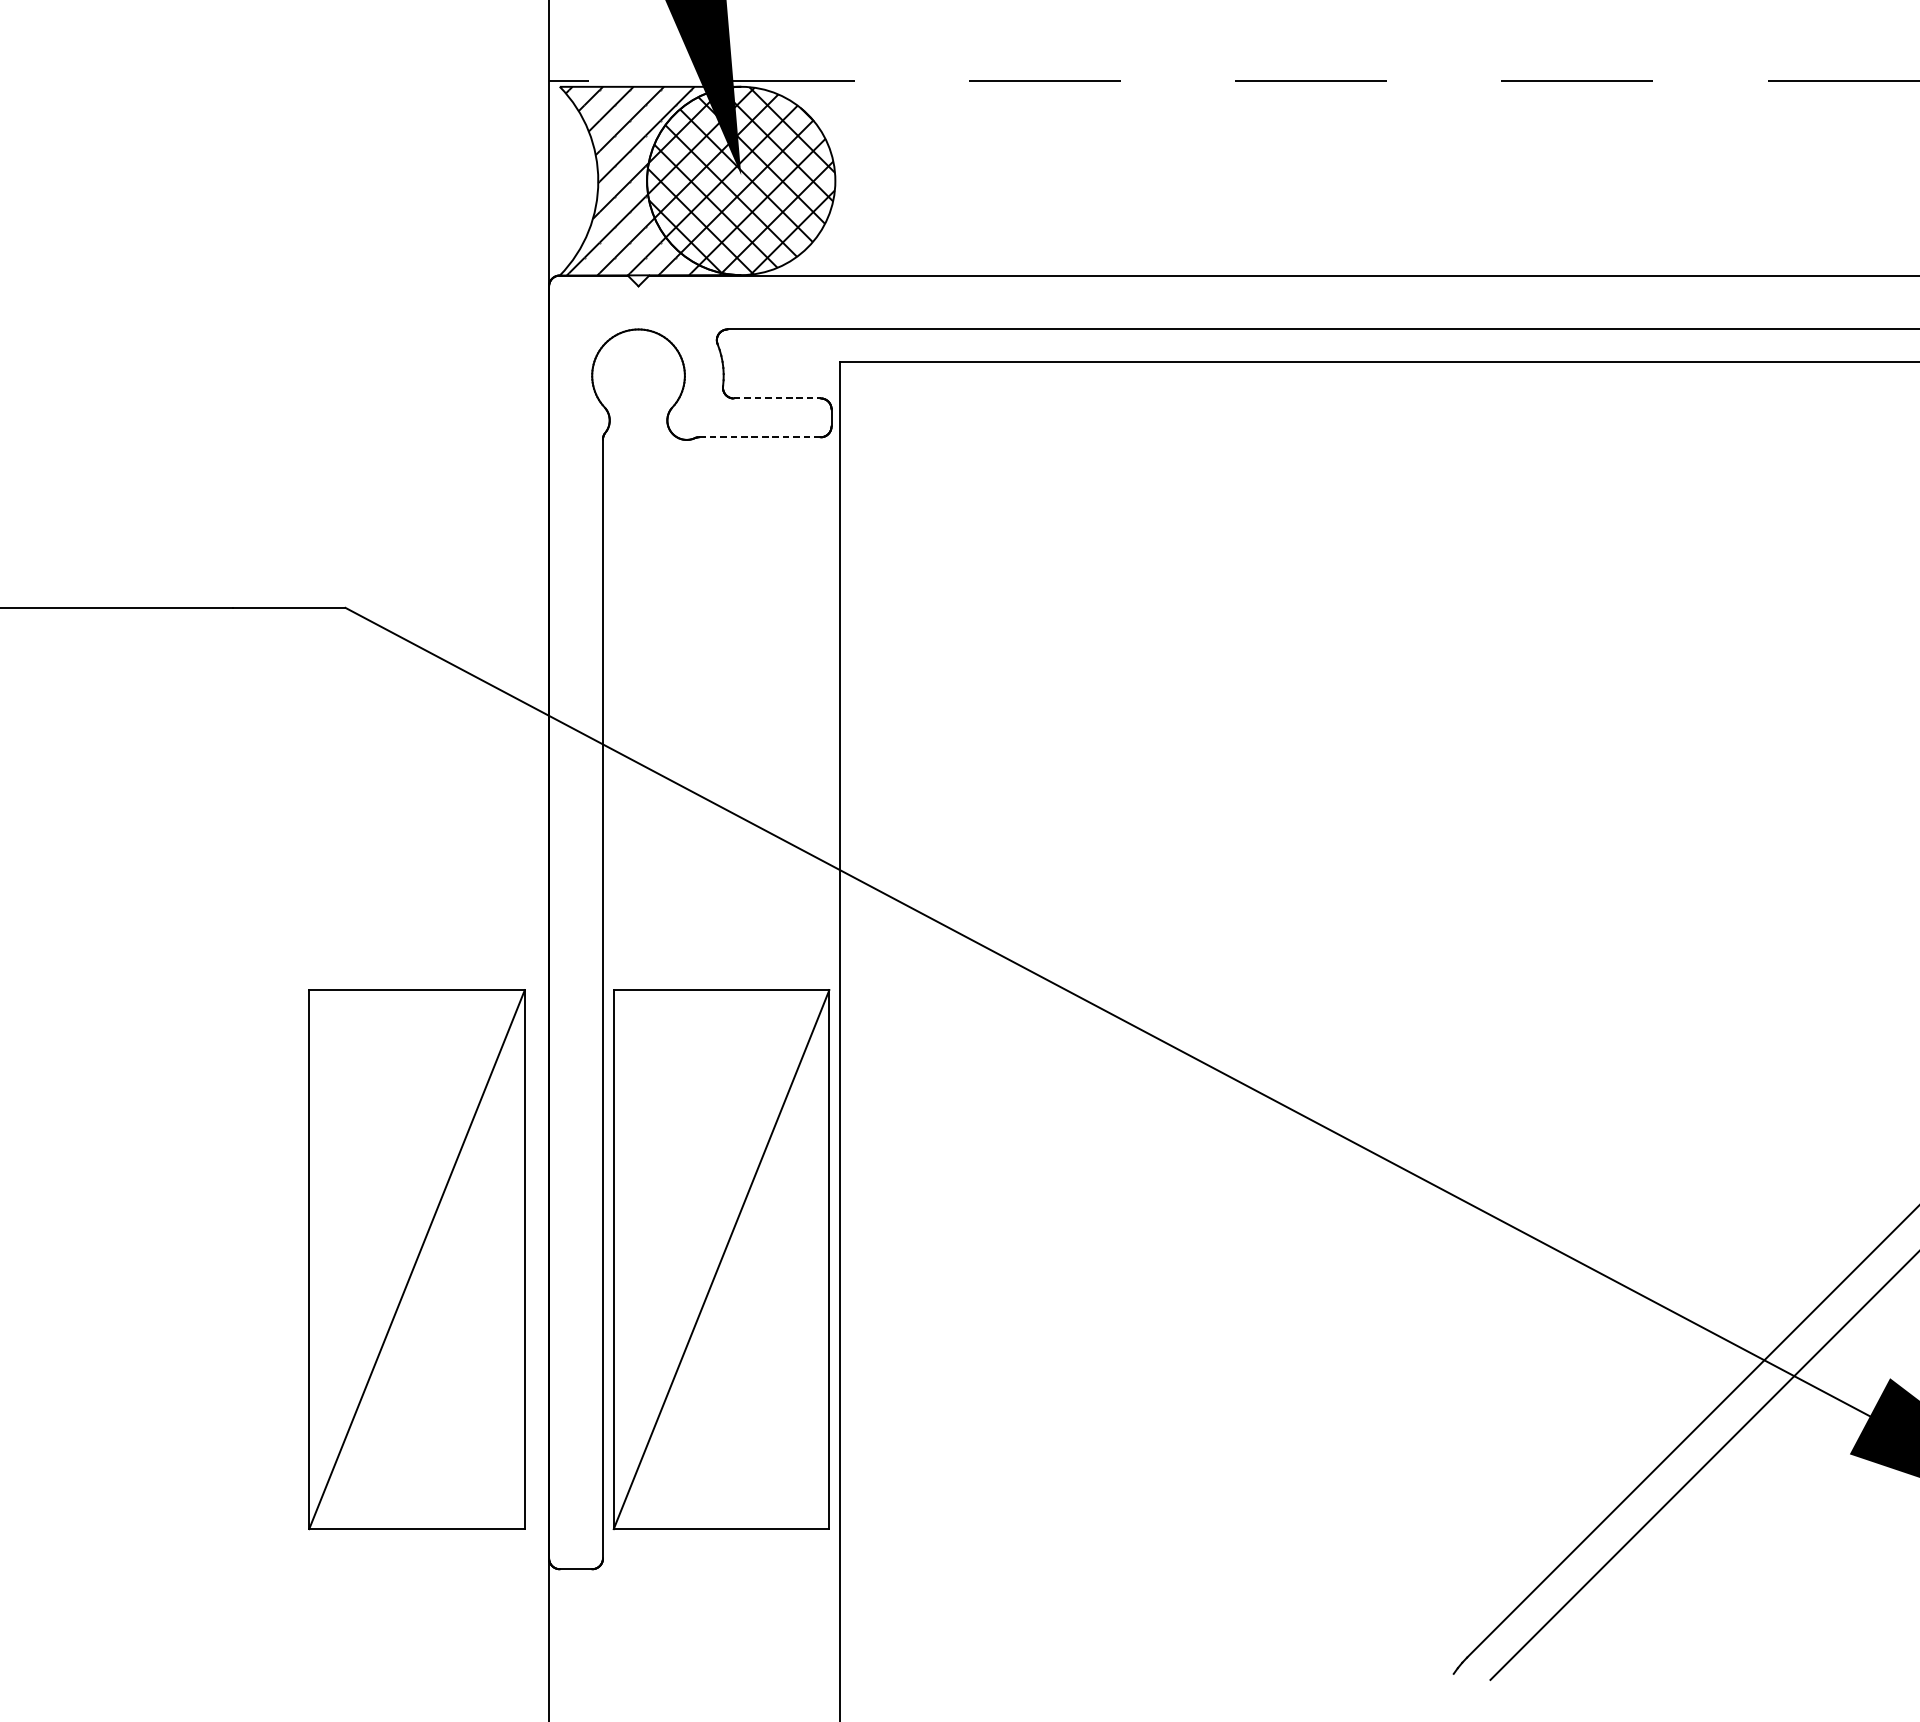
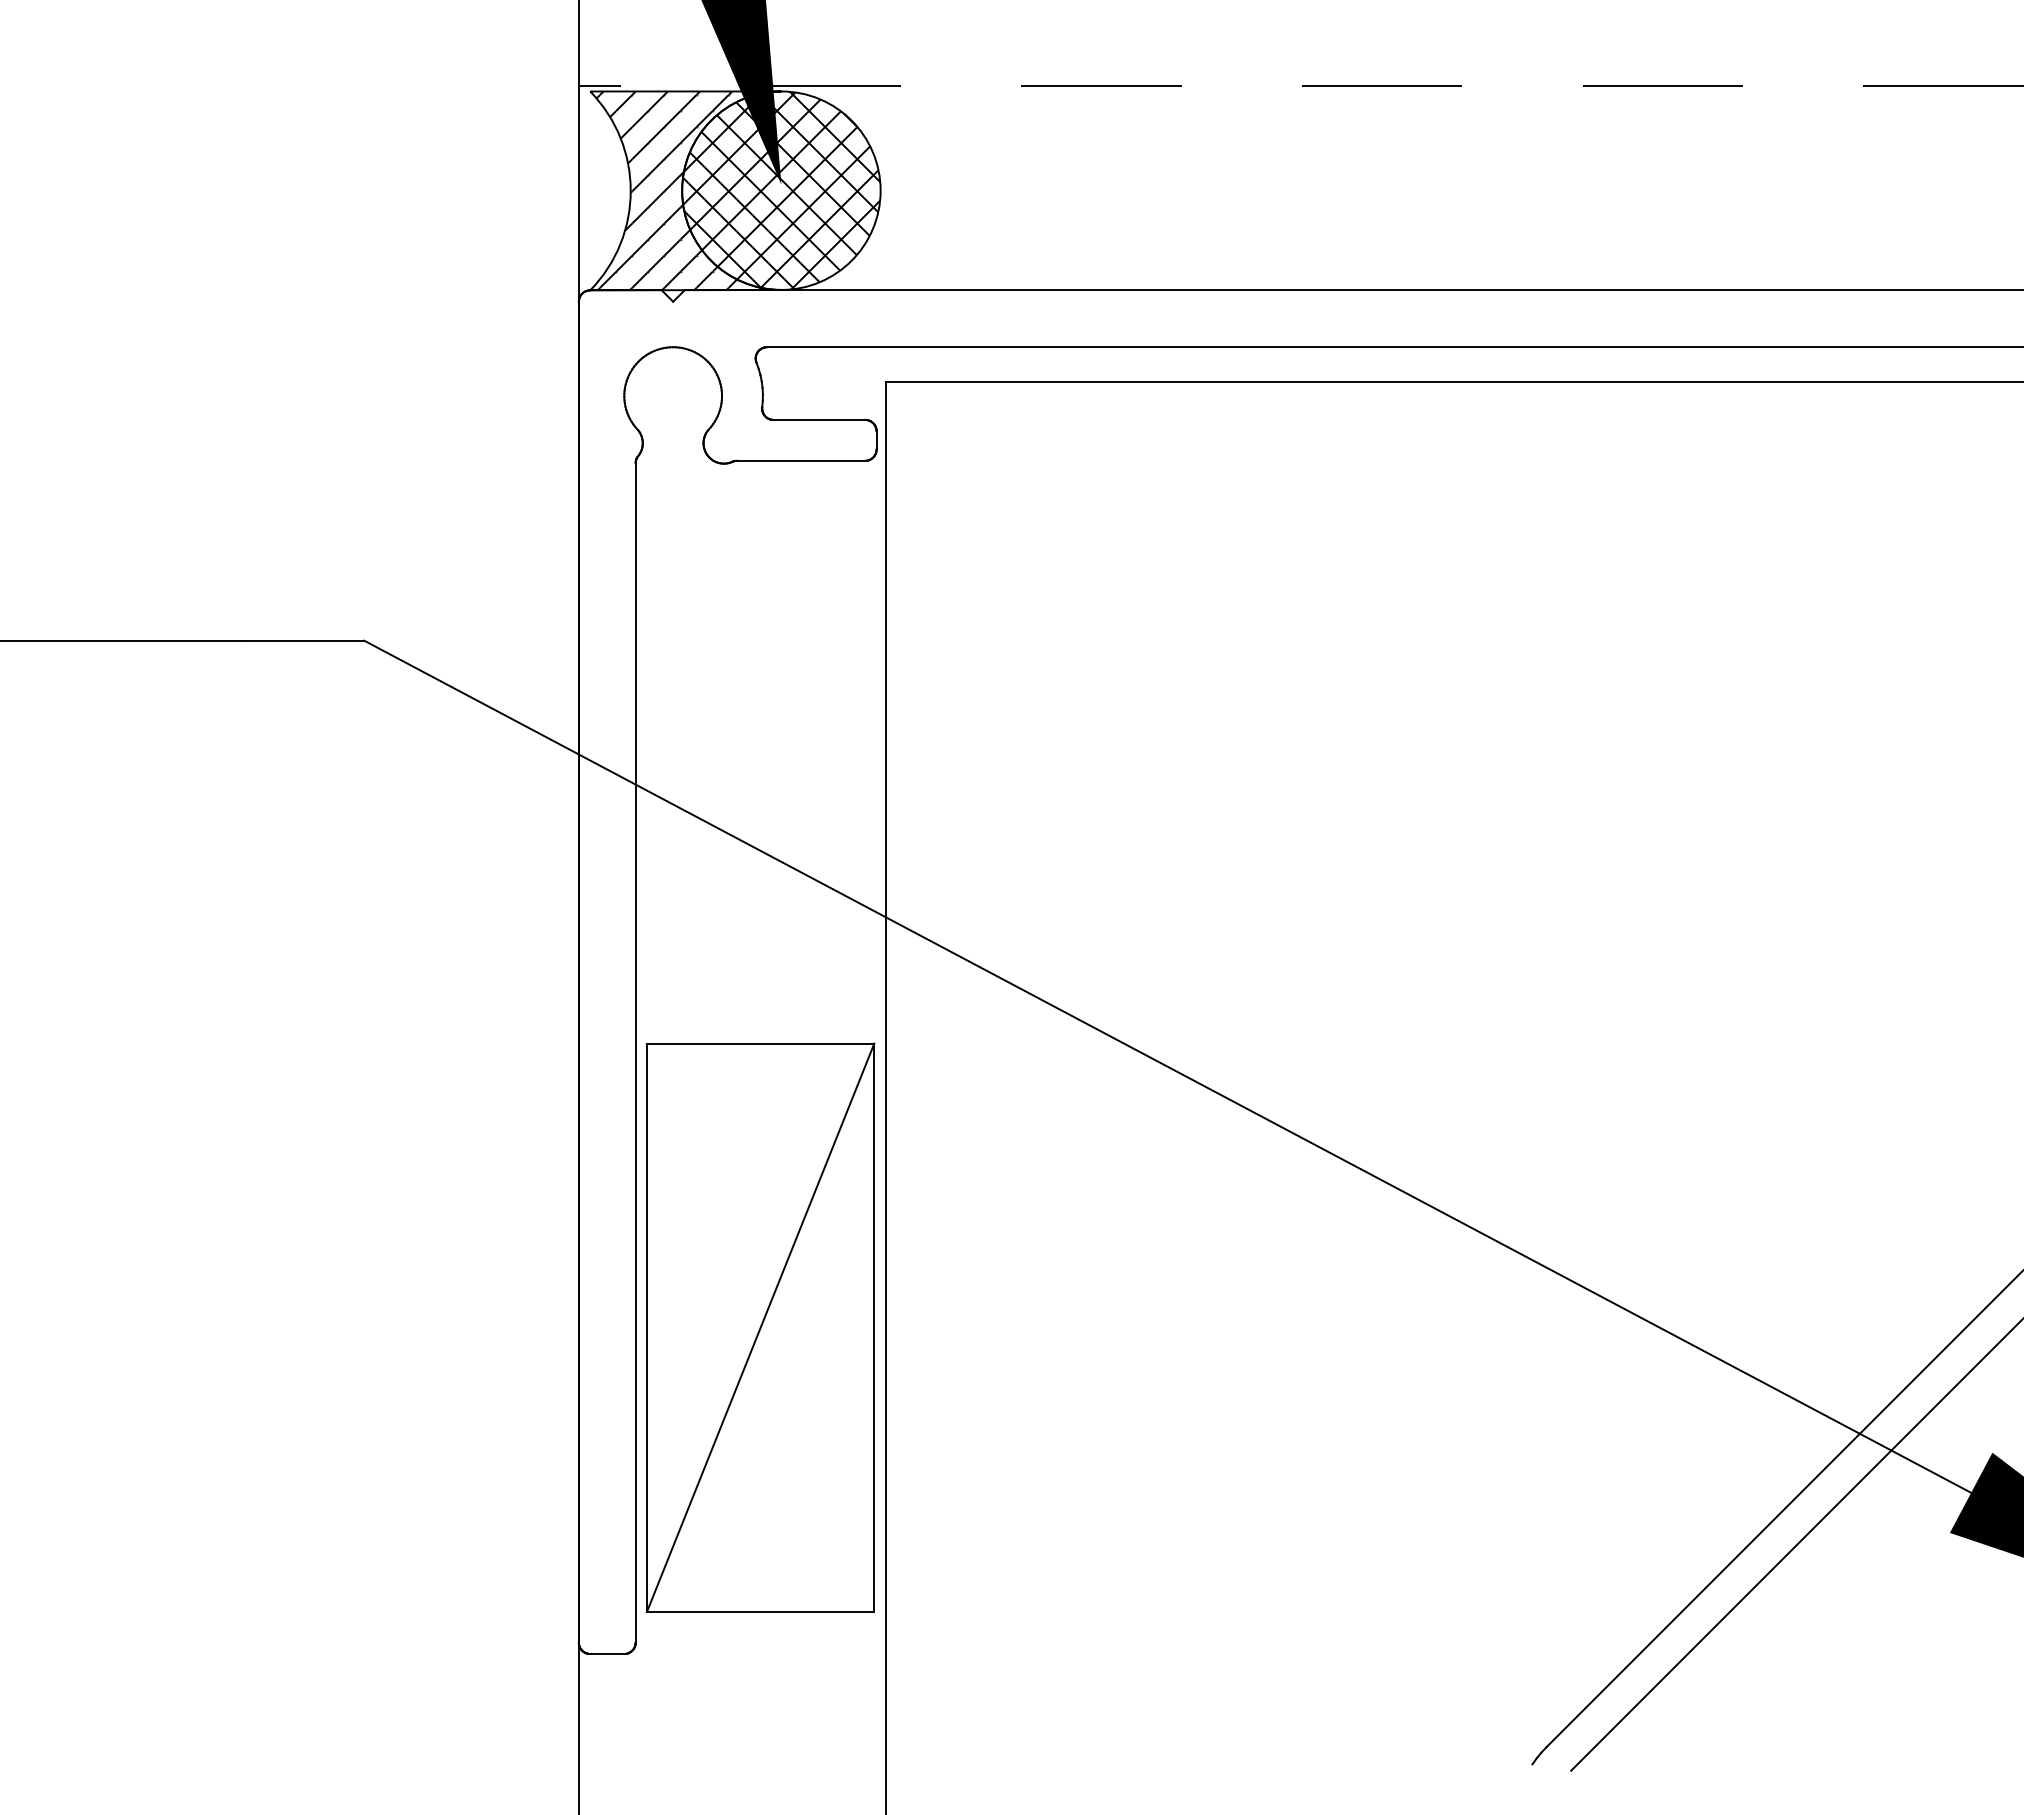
line: (777, 398) -> (819, 419), dashed -> solid
line: (759, 436) -> (800, 460), dashed -> solid
part: (416, 1259) -> (439, 1327), removed

